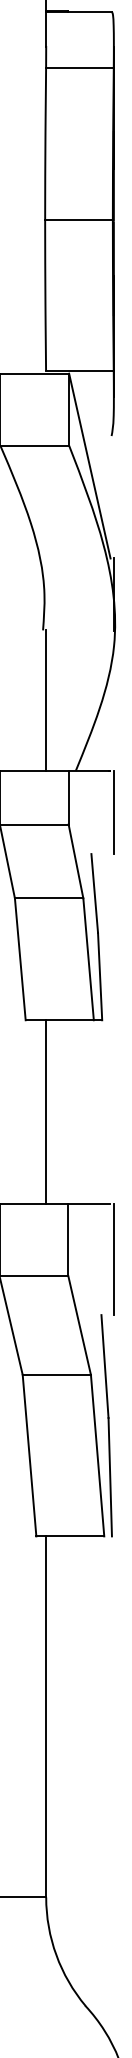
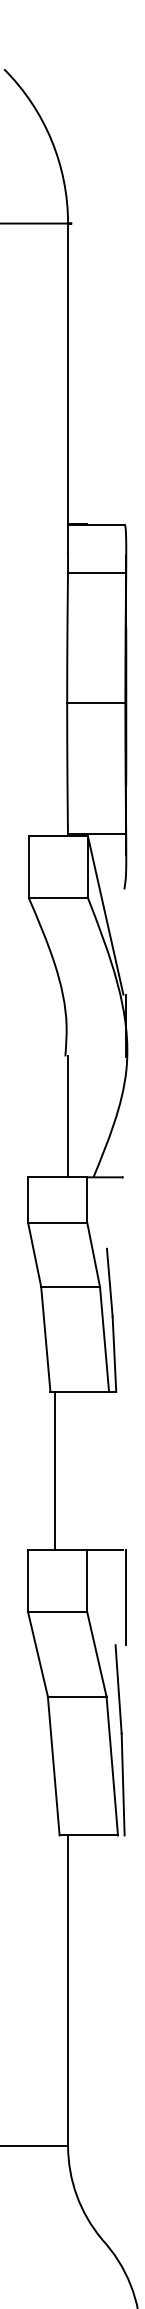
line: (114, 811) -> (126, 1212), removed
line: (46, 1111) -> (55, 1470), moved

